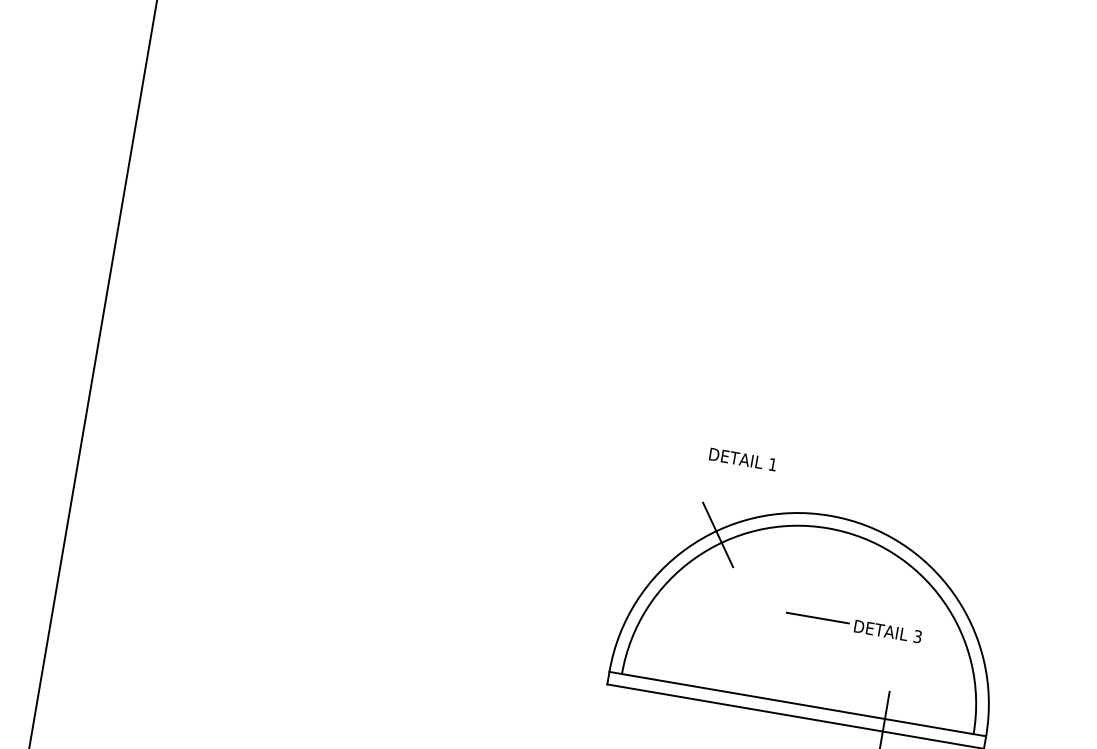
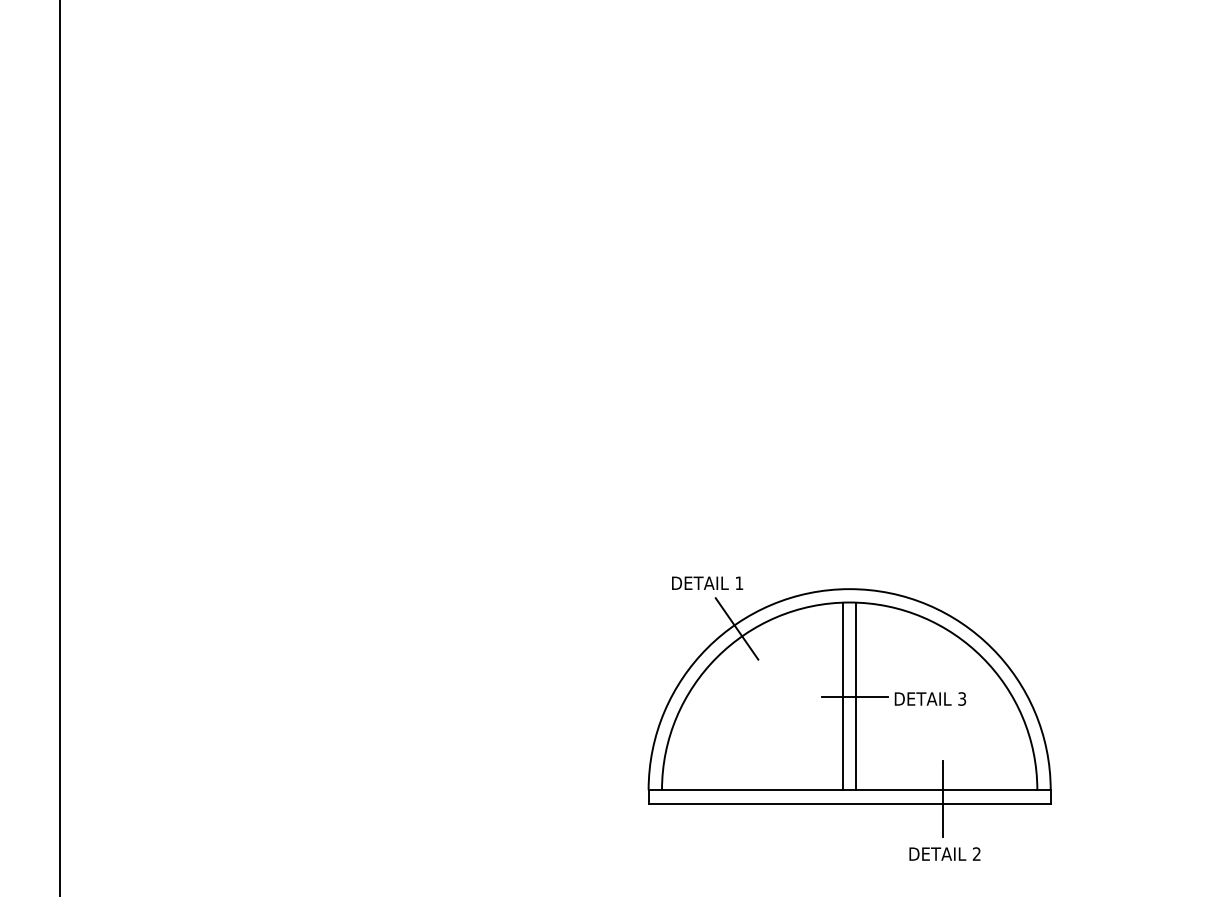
text: (743, 458) -> (707, 582), moved
line: (806, 615) -> (842, 696), added
line: (819, 617) -> (856, 696), added

